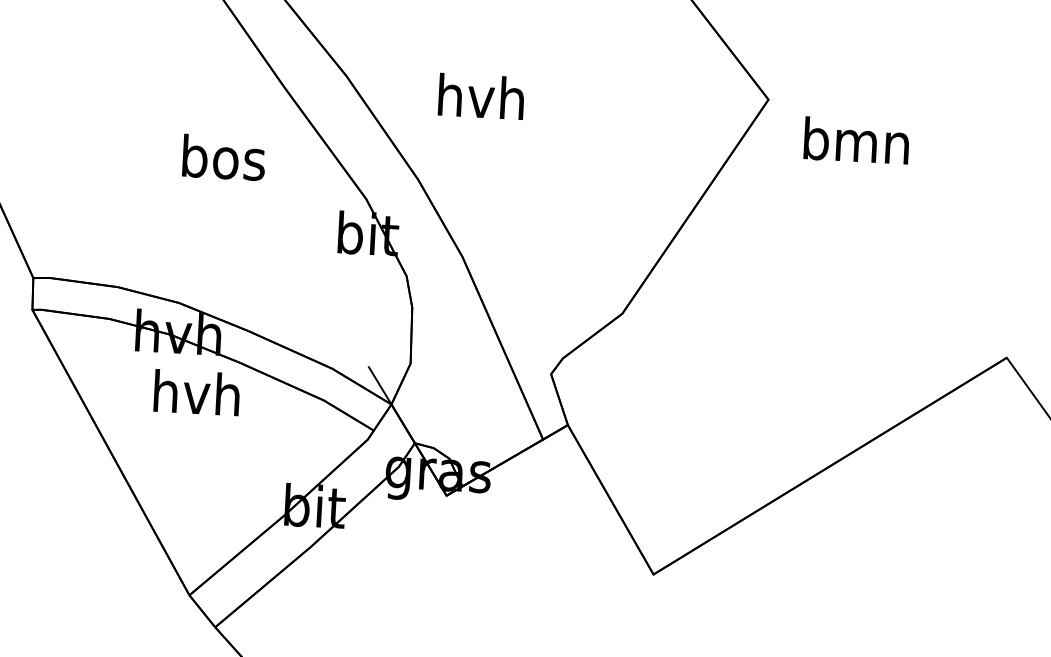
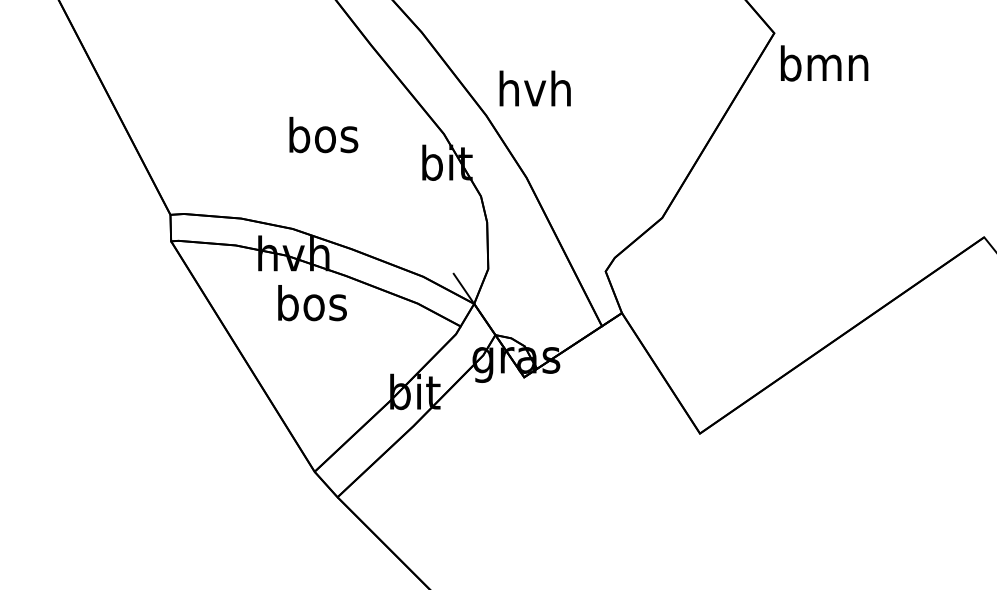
text: (480, 96) -> (534, 88), moved
text: (856, 140) -> (824, 63), moved
text: (223, 158) -> (323, 135), moved
text: (196, 393) -> (311, 303), hvh -> bos

